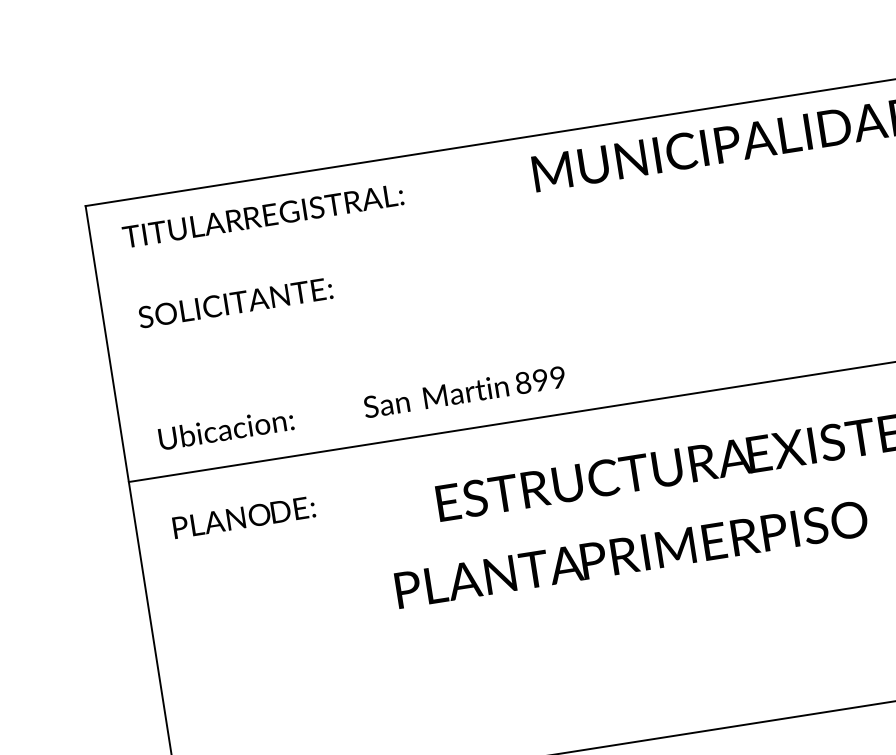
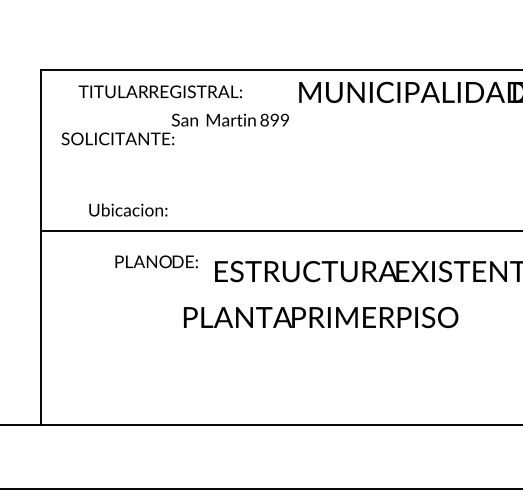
text: (261, 215) -> (159, 91), moved
text: (464, 391) -> (230, 119), moved
text: (226, 428) -> (128, 209), moved
text: (243, 516) -> (156, 261), moved

